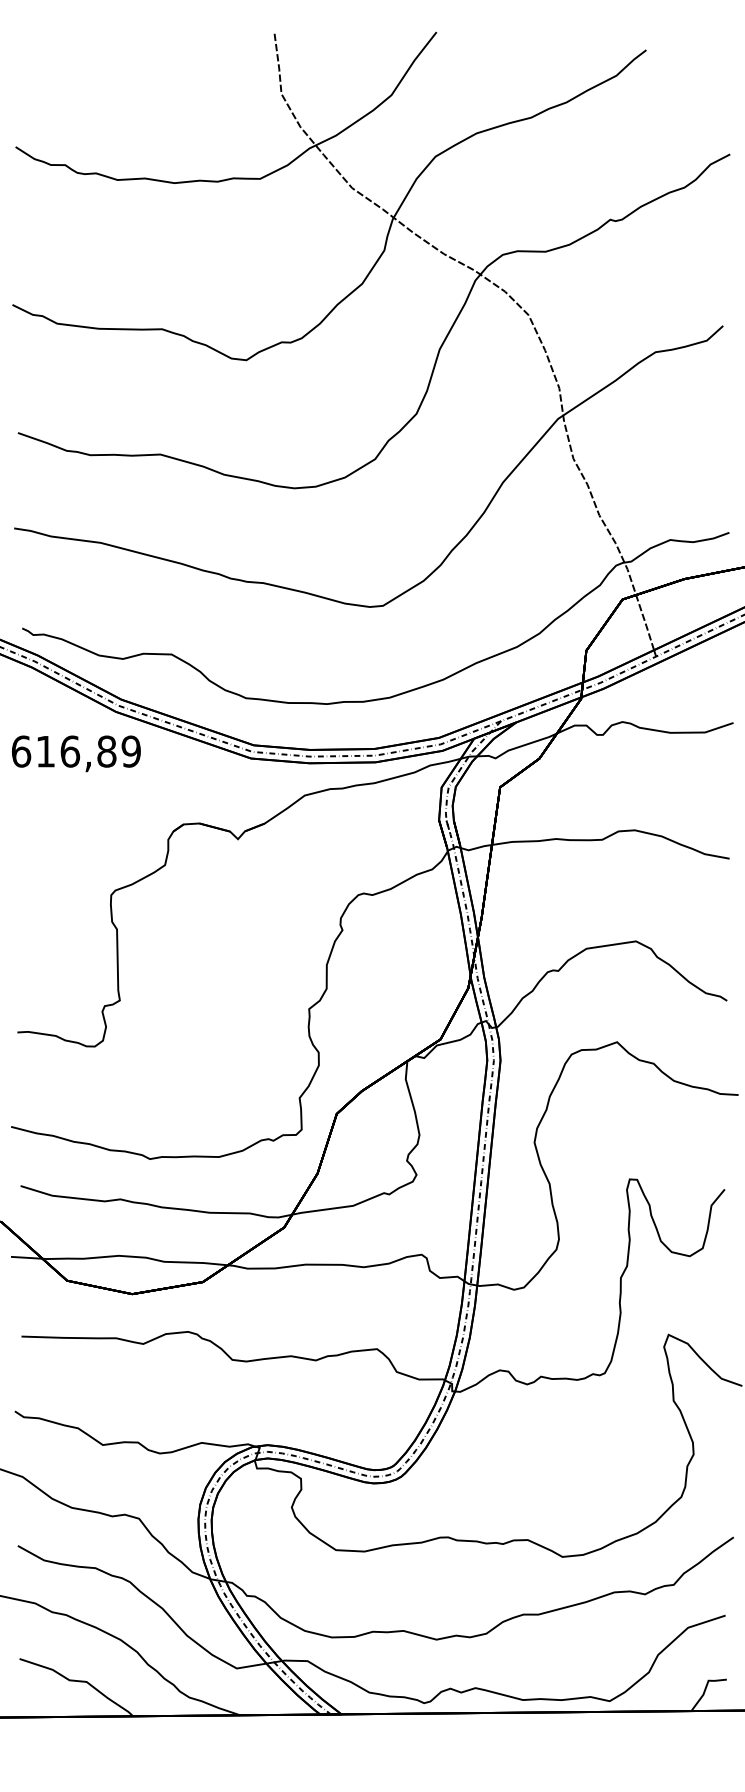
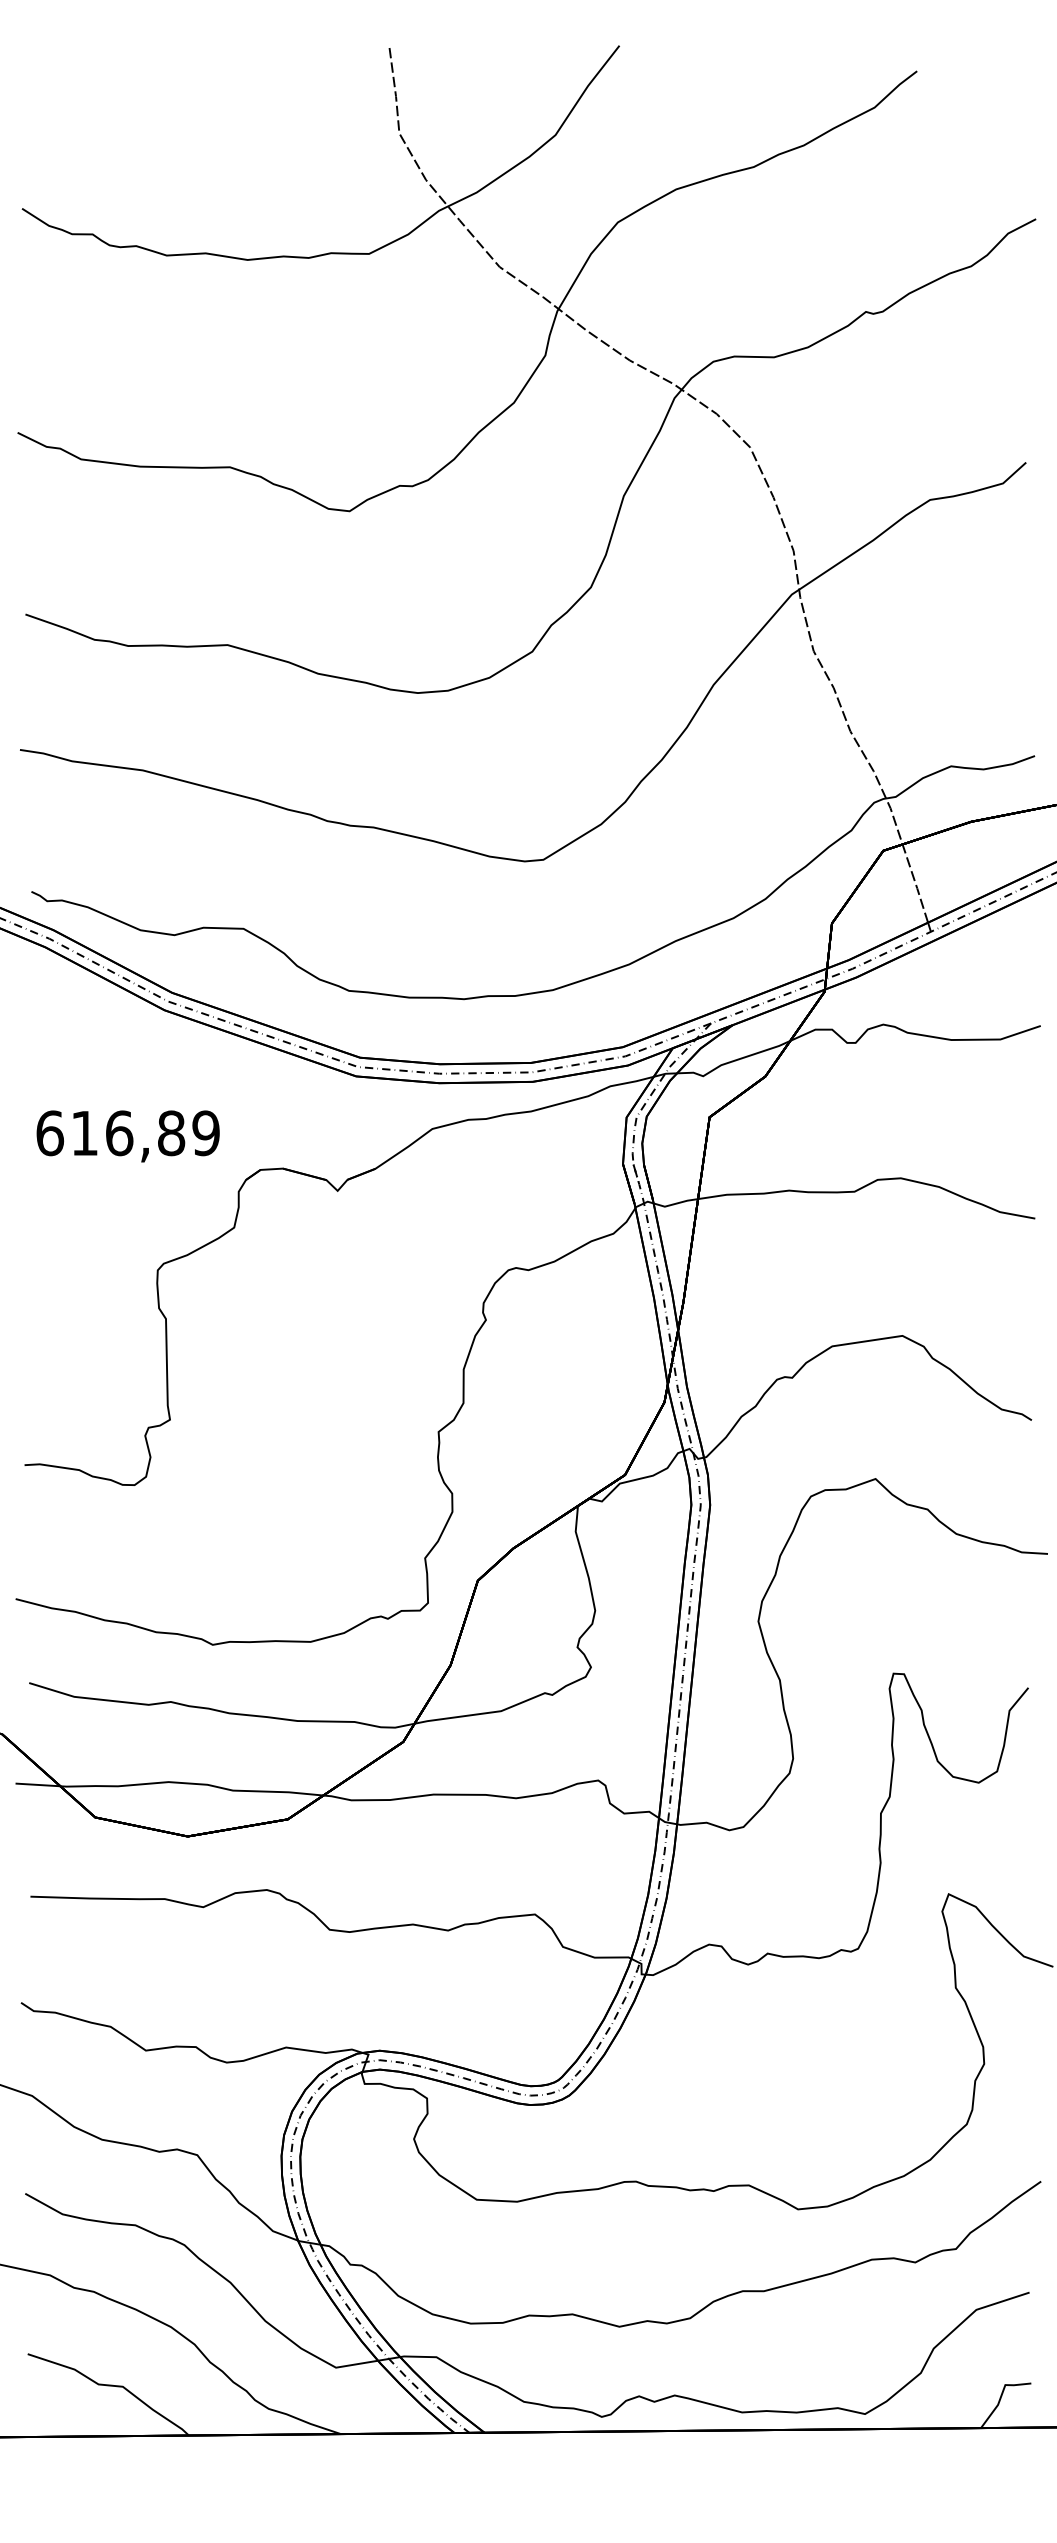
text: (76, 753) -> (128, 1135), moved

